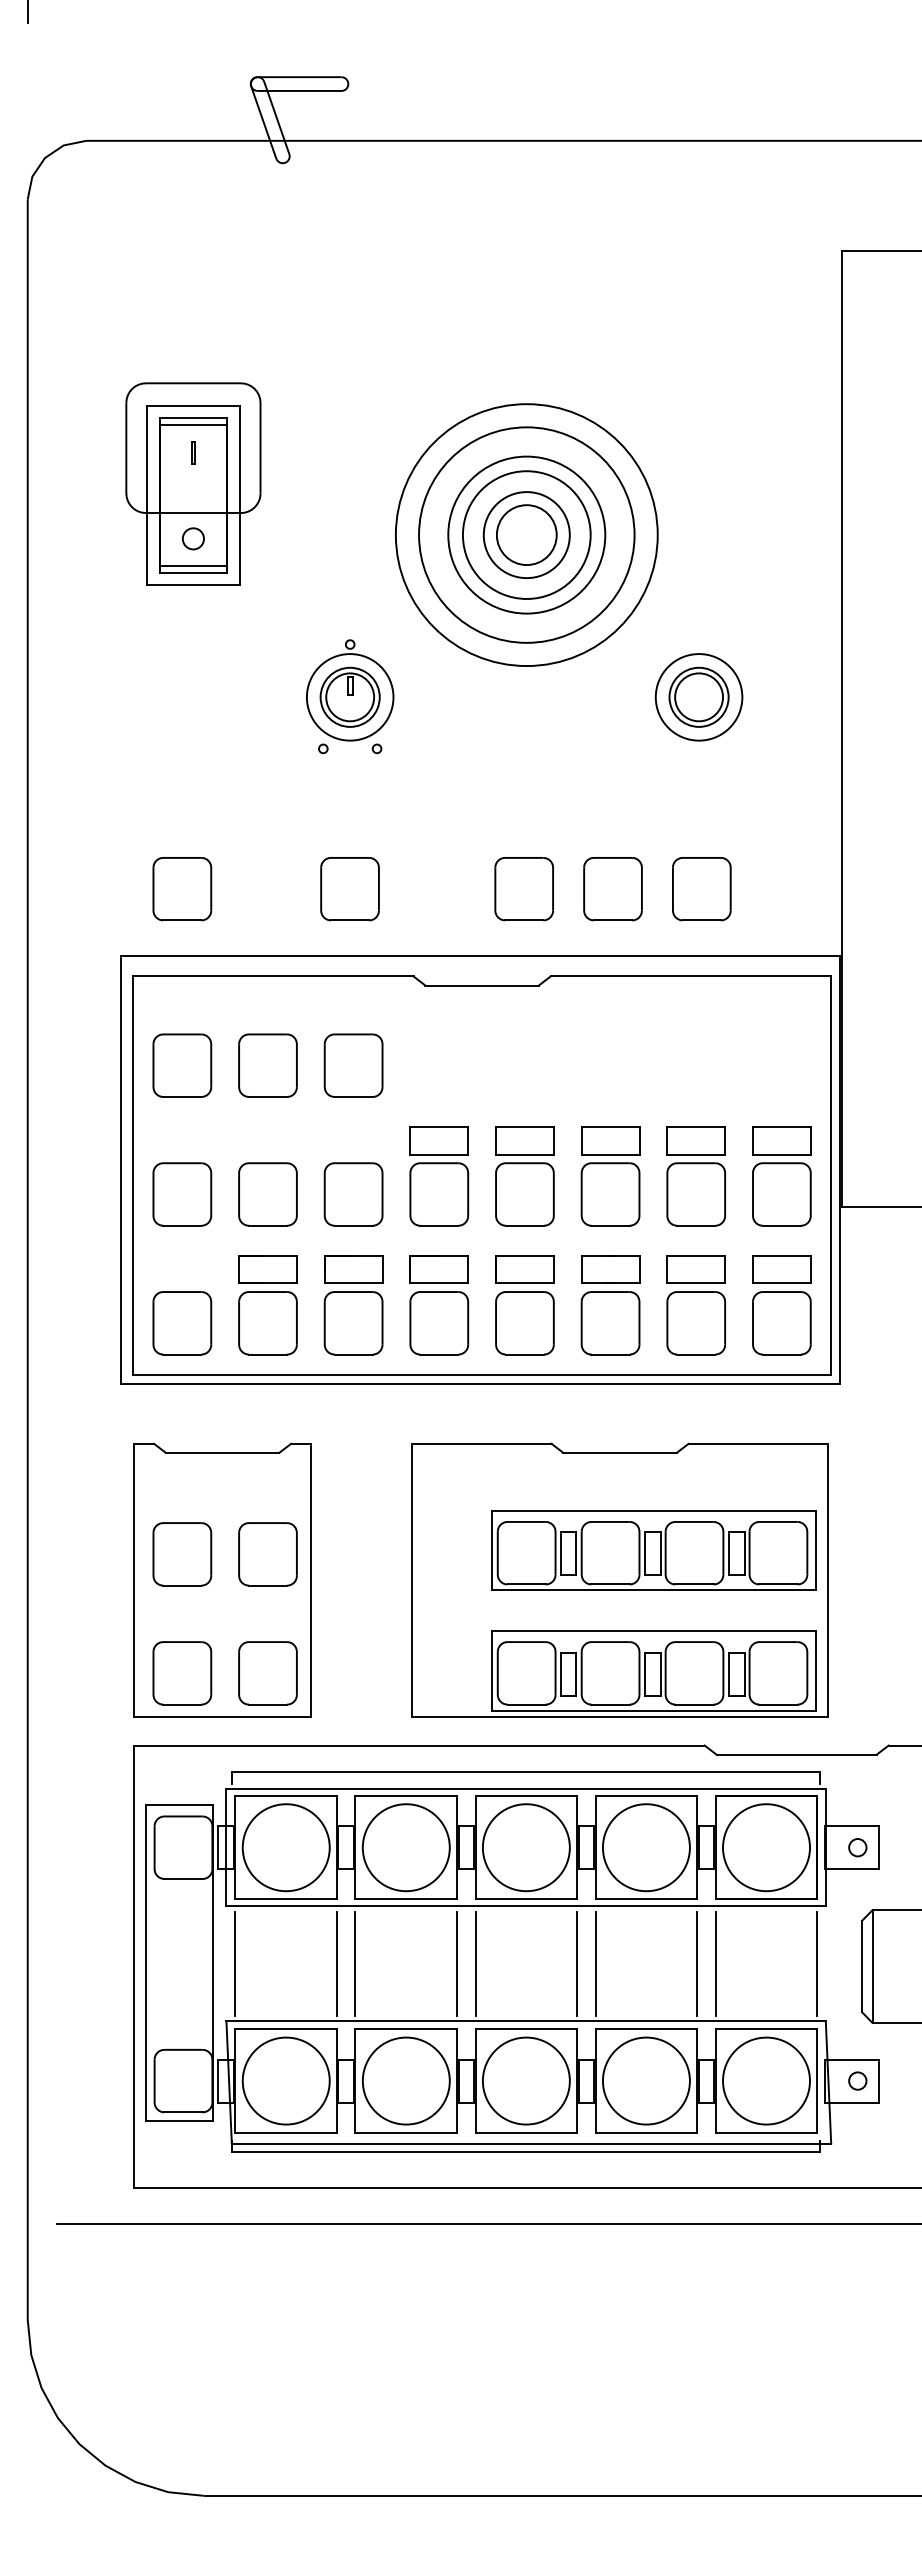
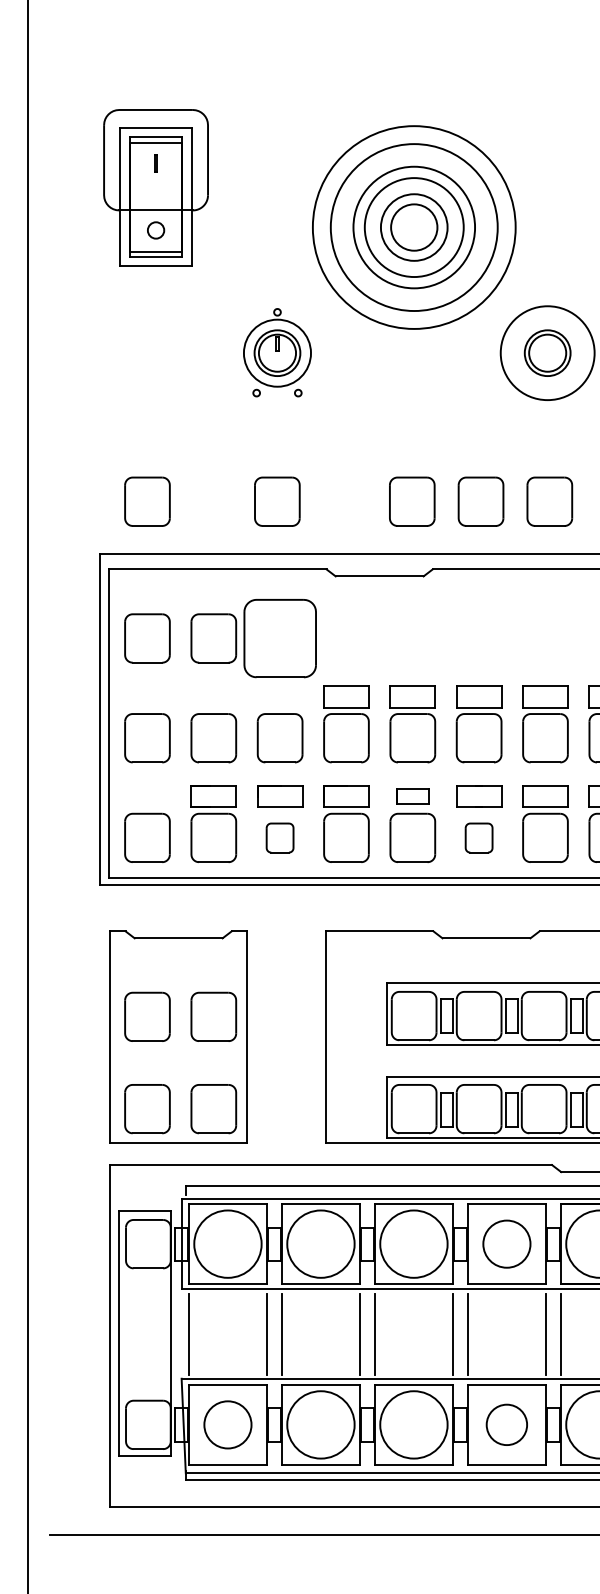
circle: (698, 697) -> (547, 353), size x1.4
part: (353, 1065) -> (280, 638), size x1.6
part: (524, 1269) -> (412, 796), size x0.7
part: (353, 1323) -> (280, 838), size x0.6
part: (610, 1323) -> (479, 838), size x0.6
circle: (645, 1847) -> (506, 1244), size x0.7
circle: (285, 2080) -> (227, 1424), size x0.7
circle: (645, 2080) -> (506, 1424), size x0.6

